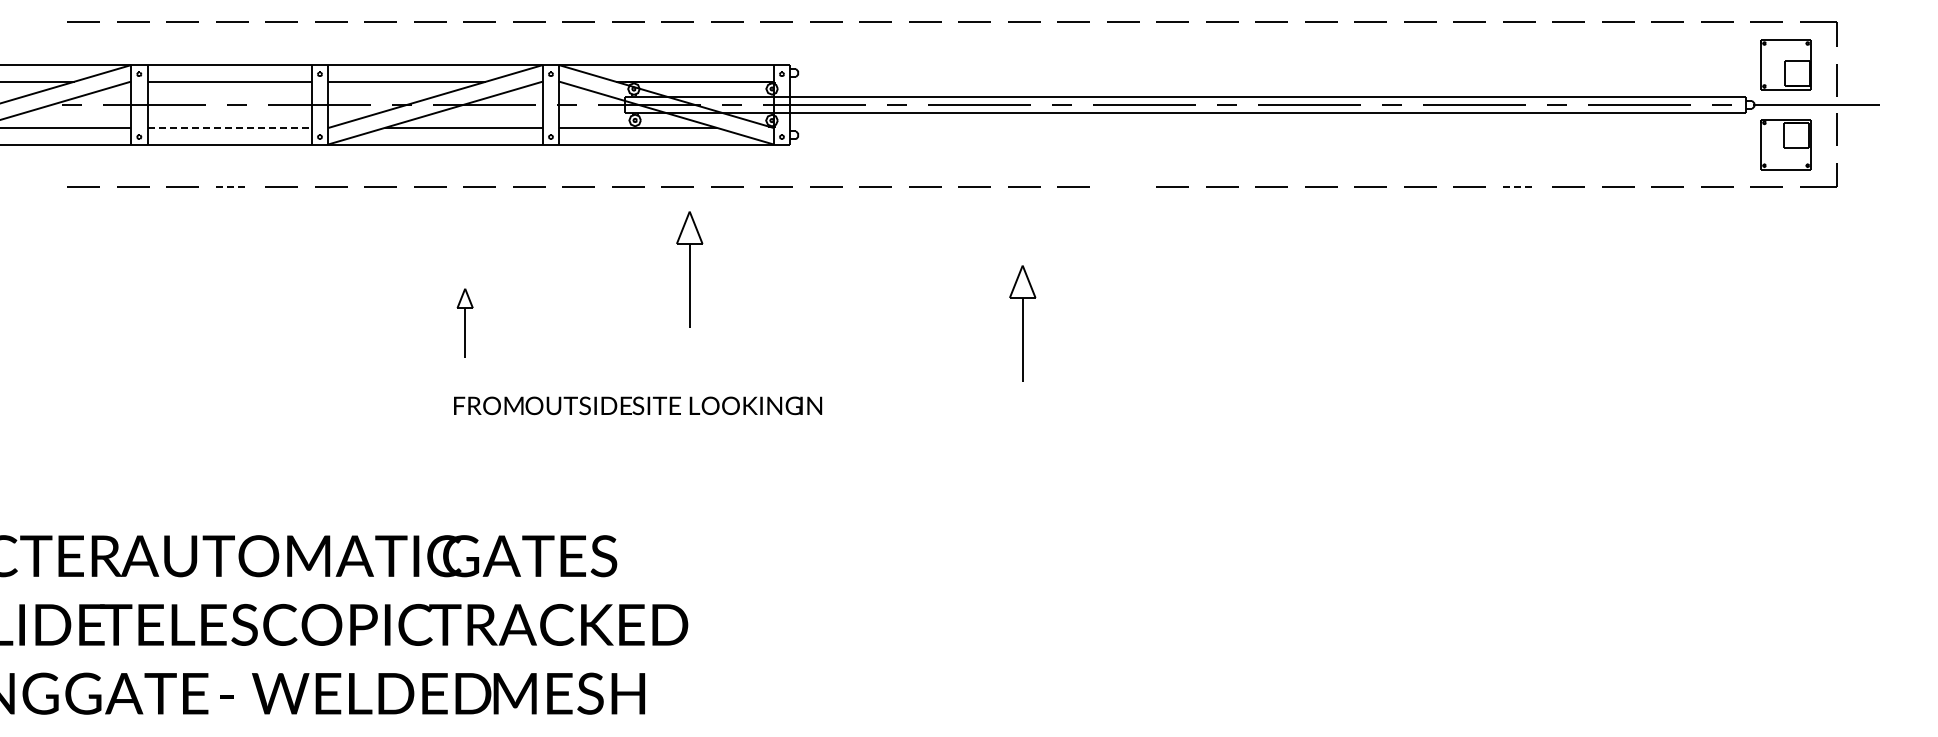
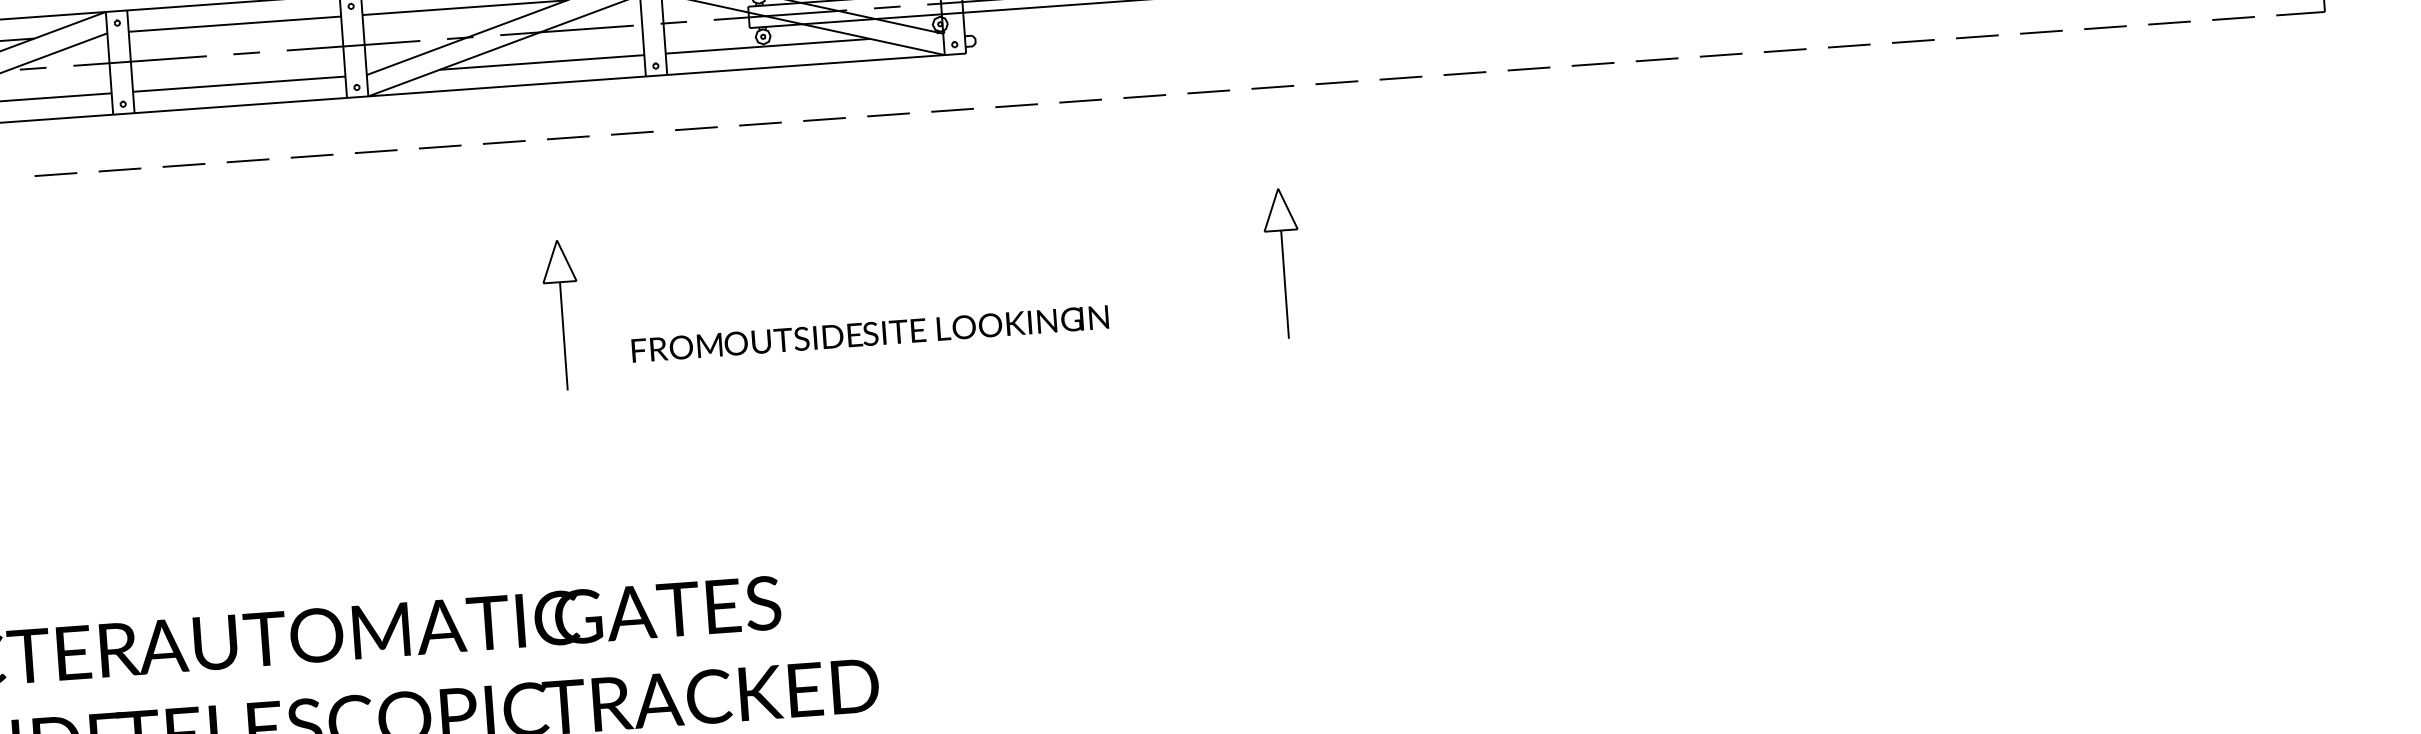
line: (230, 128) -> (240, 84), dashed -> solid
line: (1123, 186) -> (1401, 76), added
line: (232, 187) -> (248, 160), dashed -> solid
line: (1519, 187) -> (1913, 41), dashed -> solid
part: (689, 269) -> (847, 224), removed
part: (464, 323) -> (561, 315), size x1.67
text: (638, 405) -> (870, 333), moved

